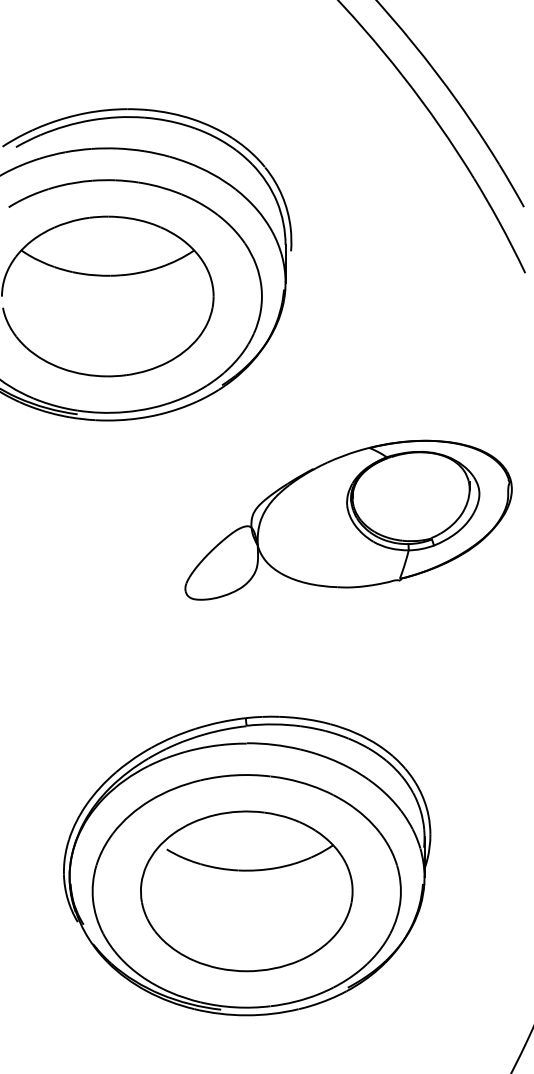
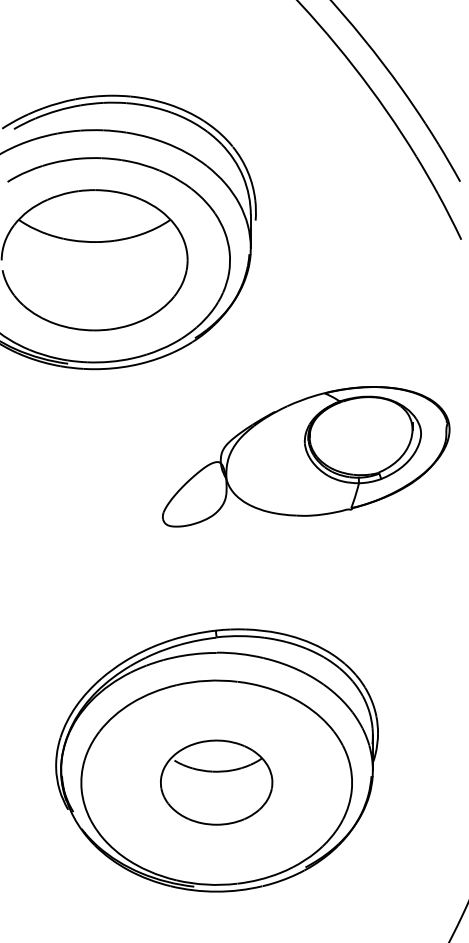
part: (246, 891) -> (216, 782), size x0.6

